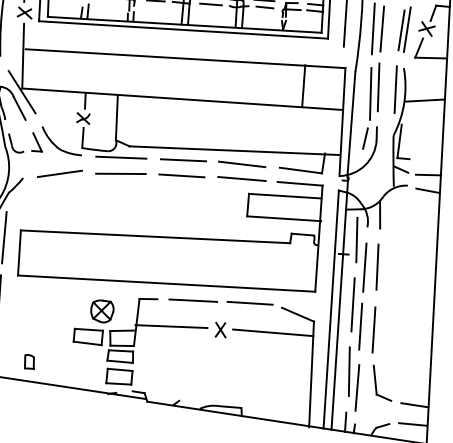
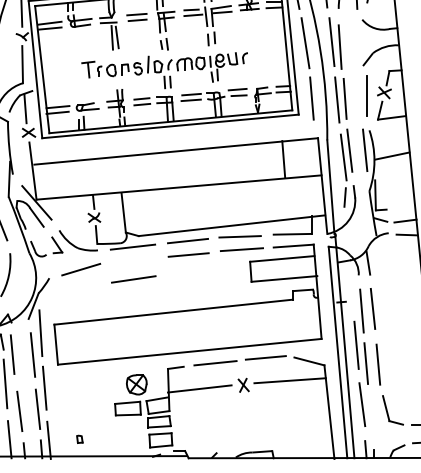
line: (401, 30) -> (362, 97), removed
line: (120, 173) -> (133, 279), moved
line: (356, 239) -> (350, 287), removed
part: (29, 362) -> (79, 439), size x0.6
line: (357, 387) -> (371, 417), removed

